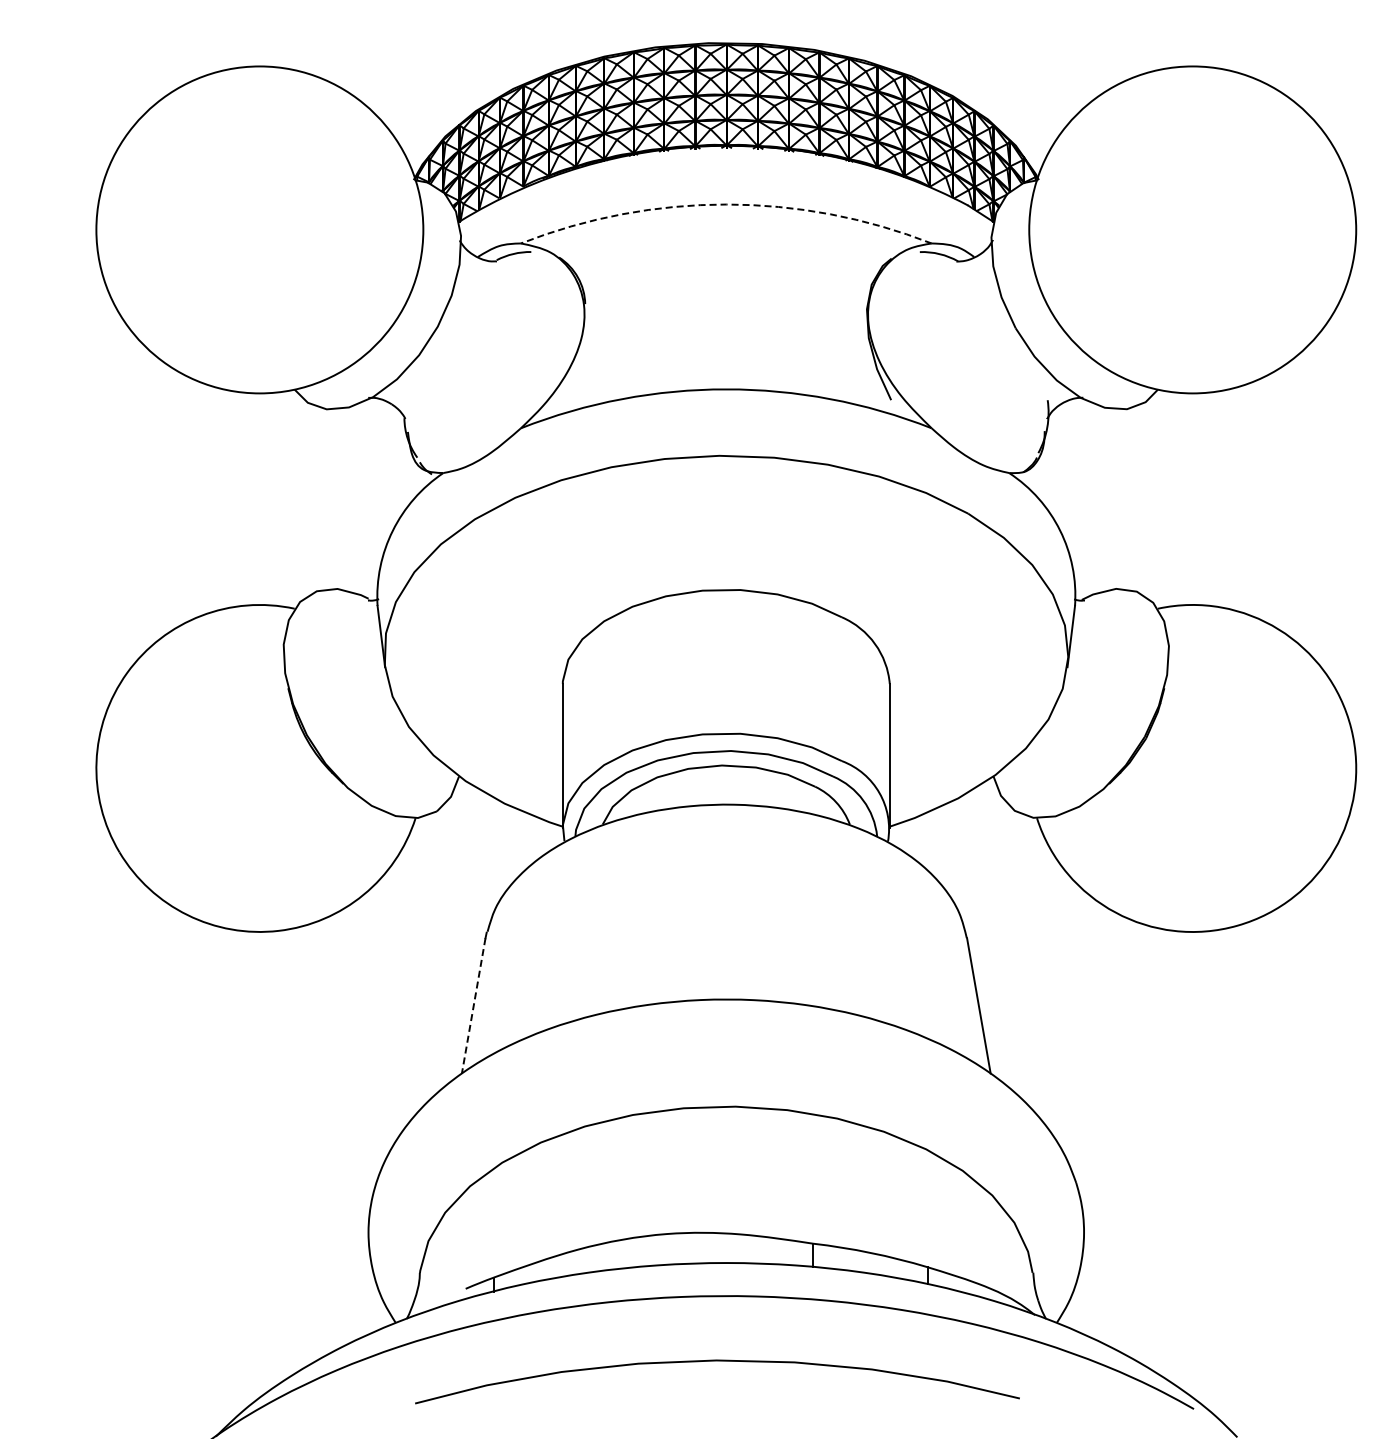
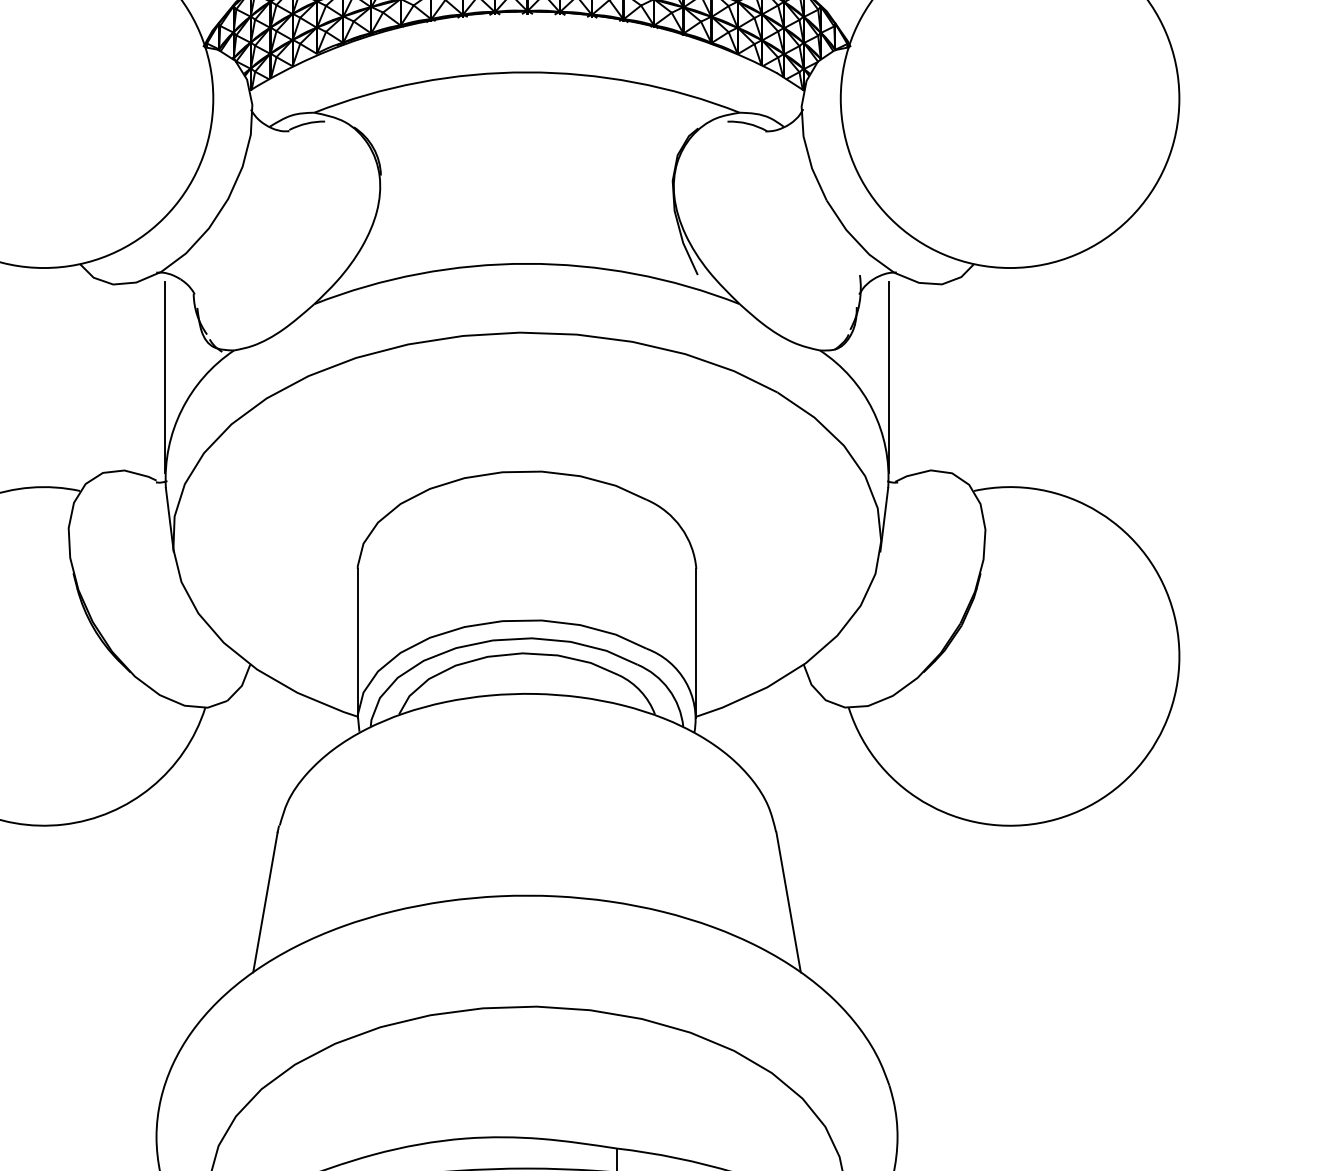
arc: (726, 204) -> (527, 72), dashed -> solid
line: (376, 498) -> (164, 376), added
line: (1075, 498) -> (888, 376), added
line: (473, 1005) -> (265, 901), dashed -> solid

